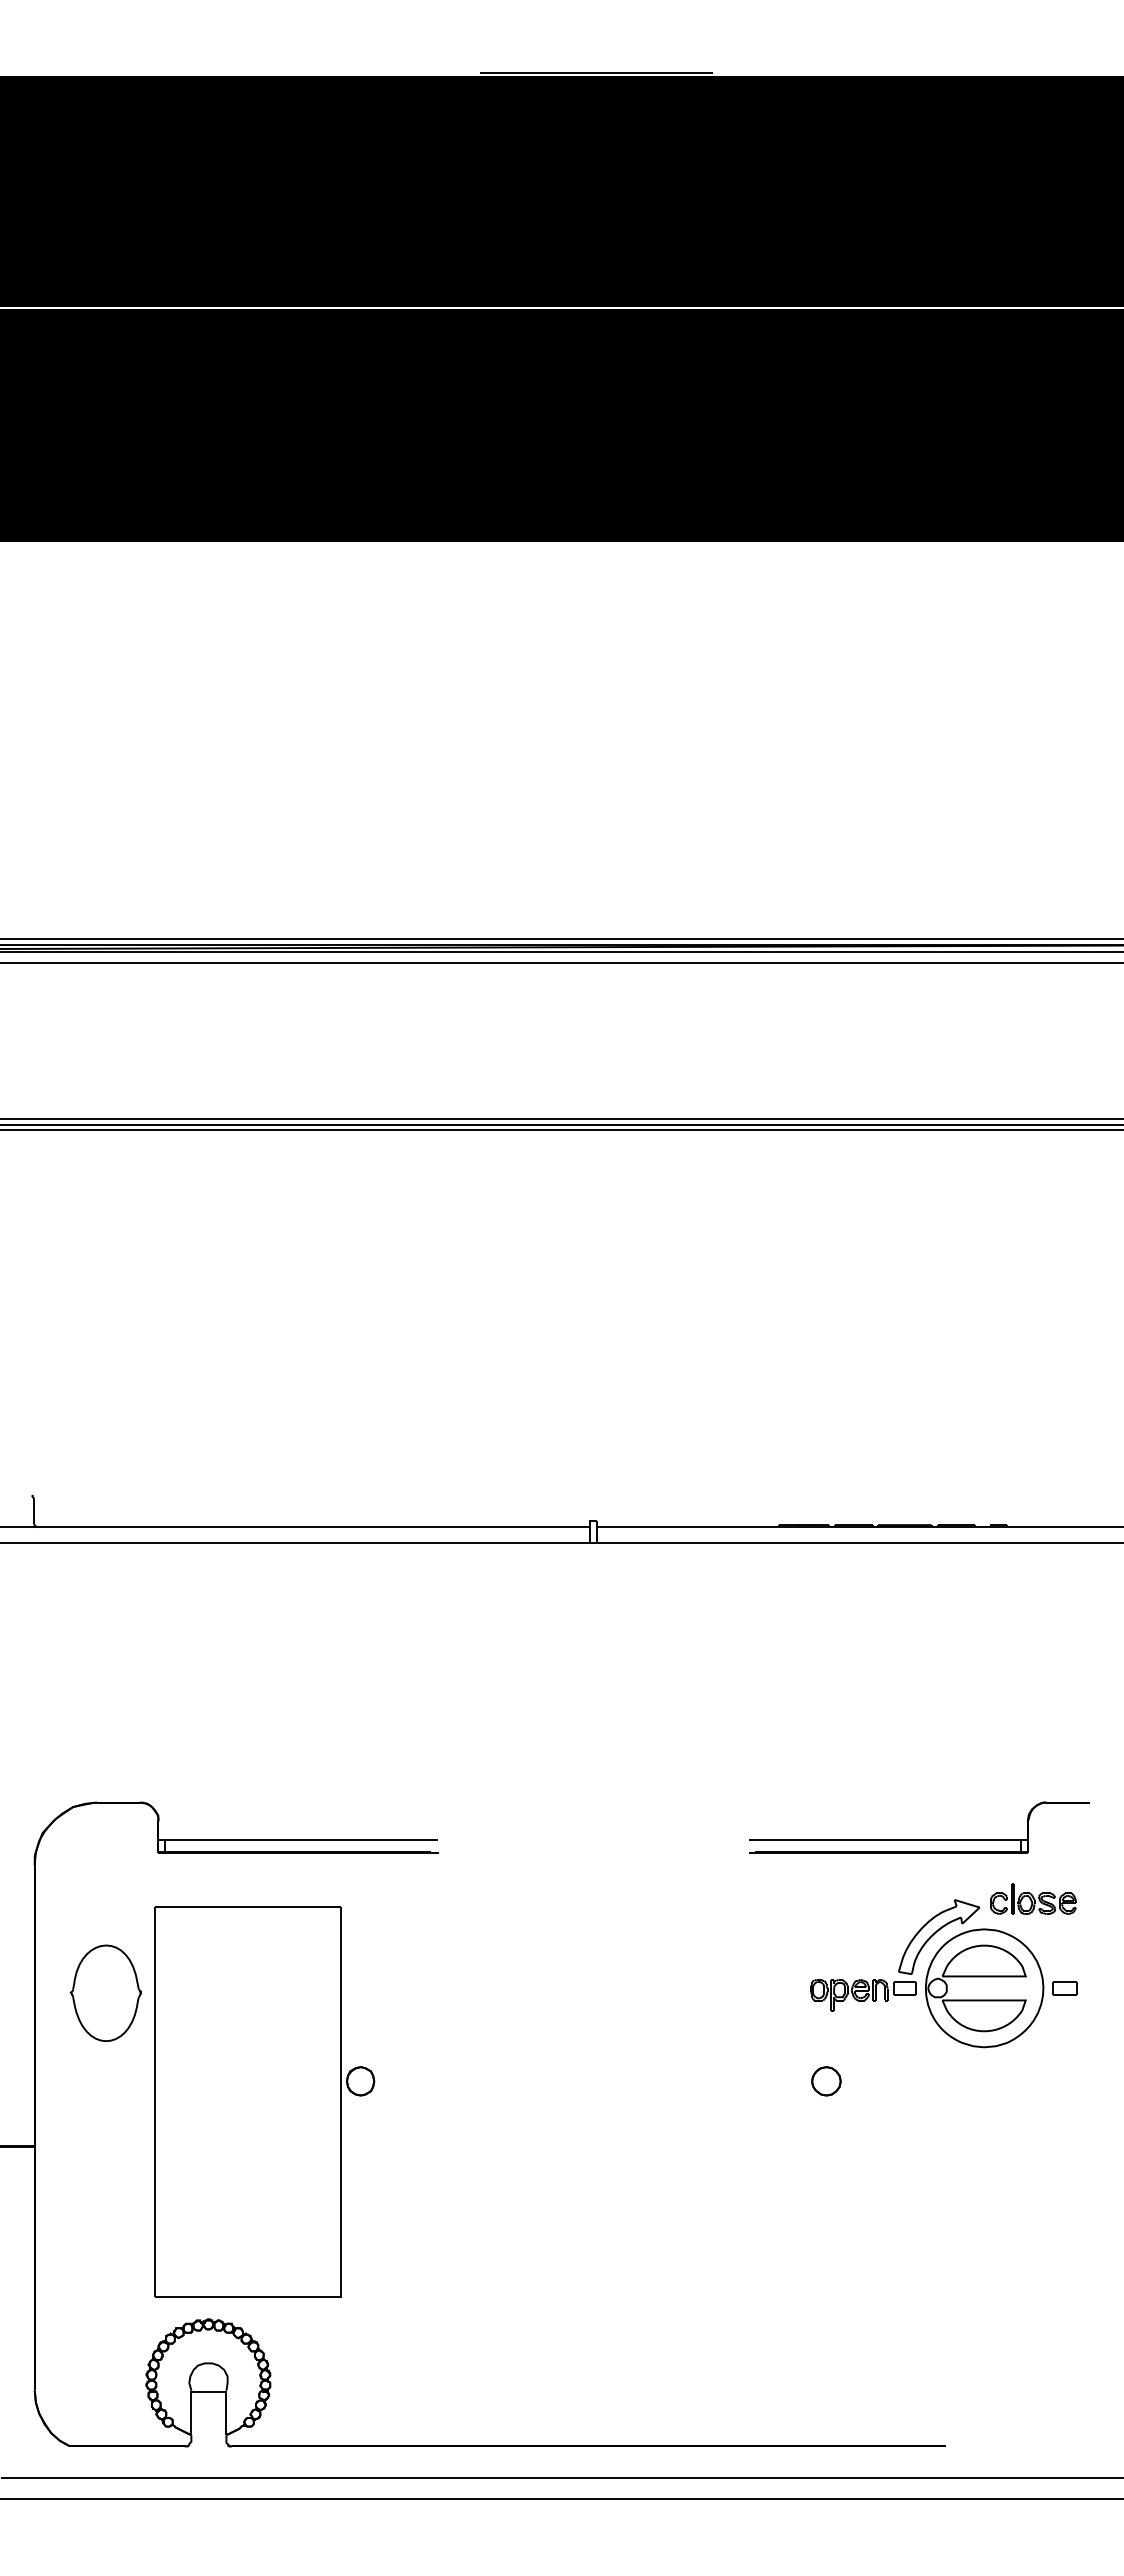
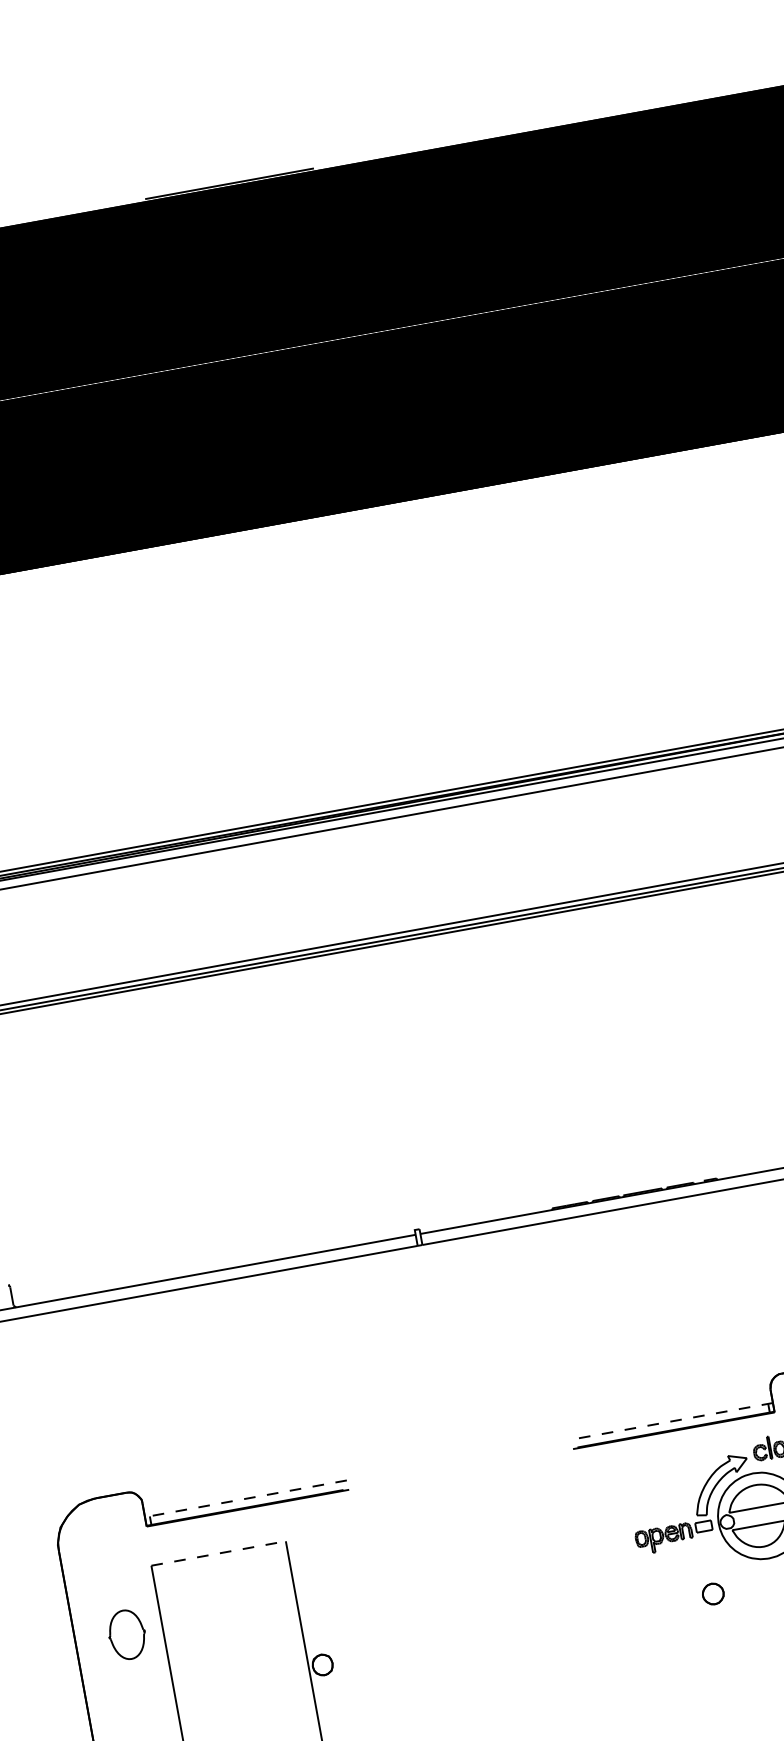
line: (298, 1839) -> (246, 1498), solid -> dashed
line: (888, 1839) -> (672, 1421), solid -> dashed
line: (248, 1906) -> (218, 1553), solid -> dashed
part: (105, 1992) -> (126, 1634), size x0.7
part: (826, 2081) -> (713, 1594), moved

